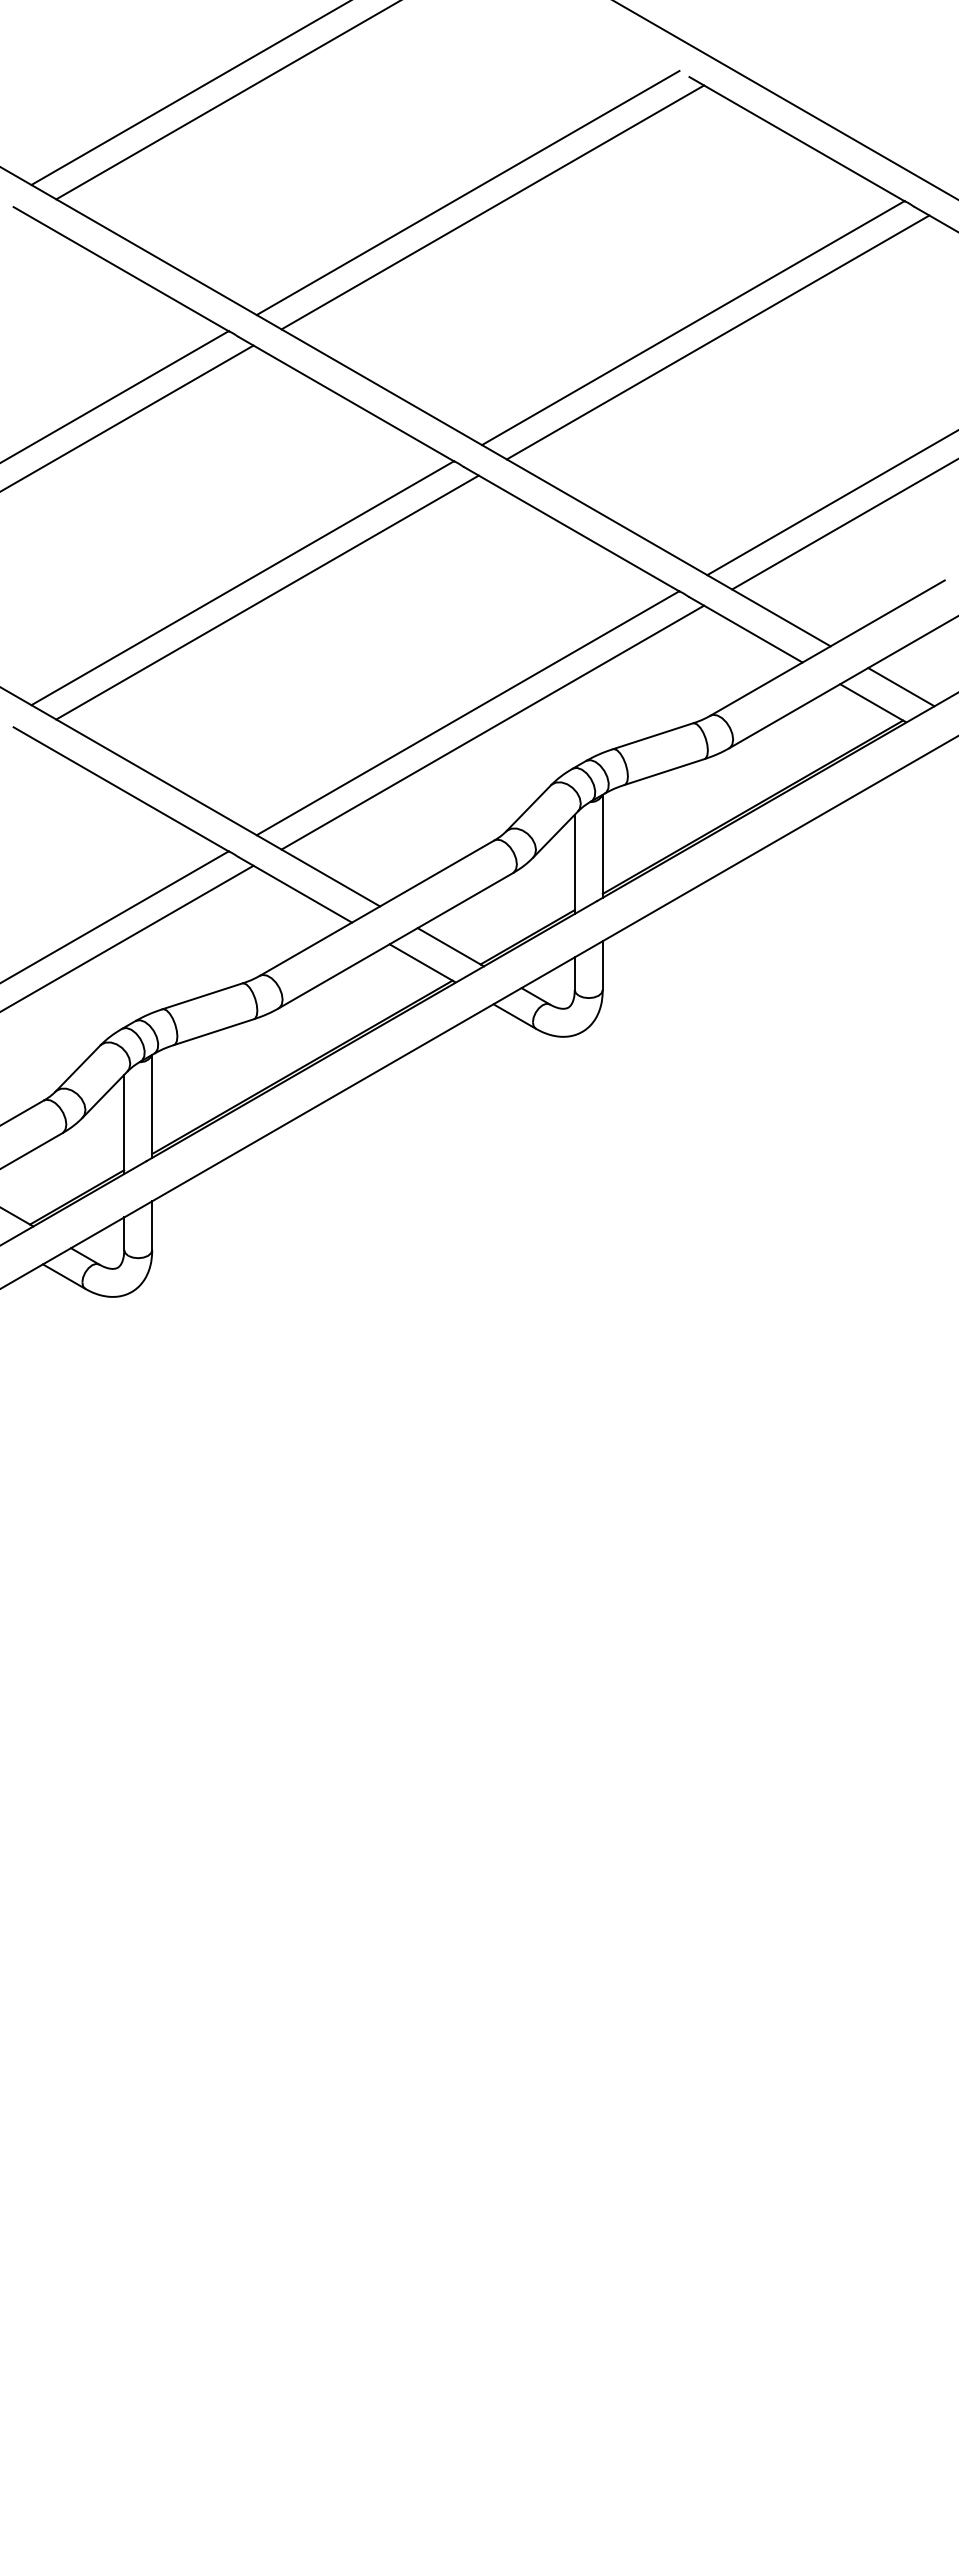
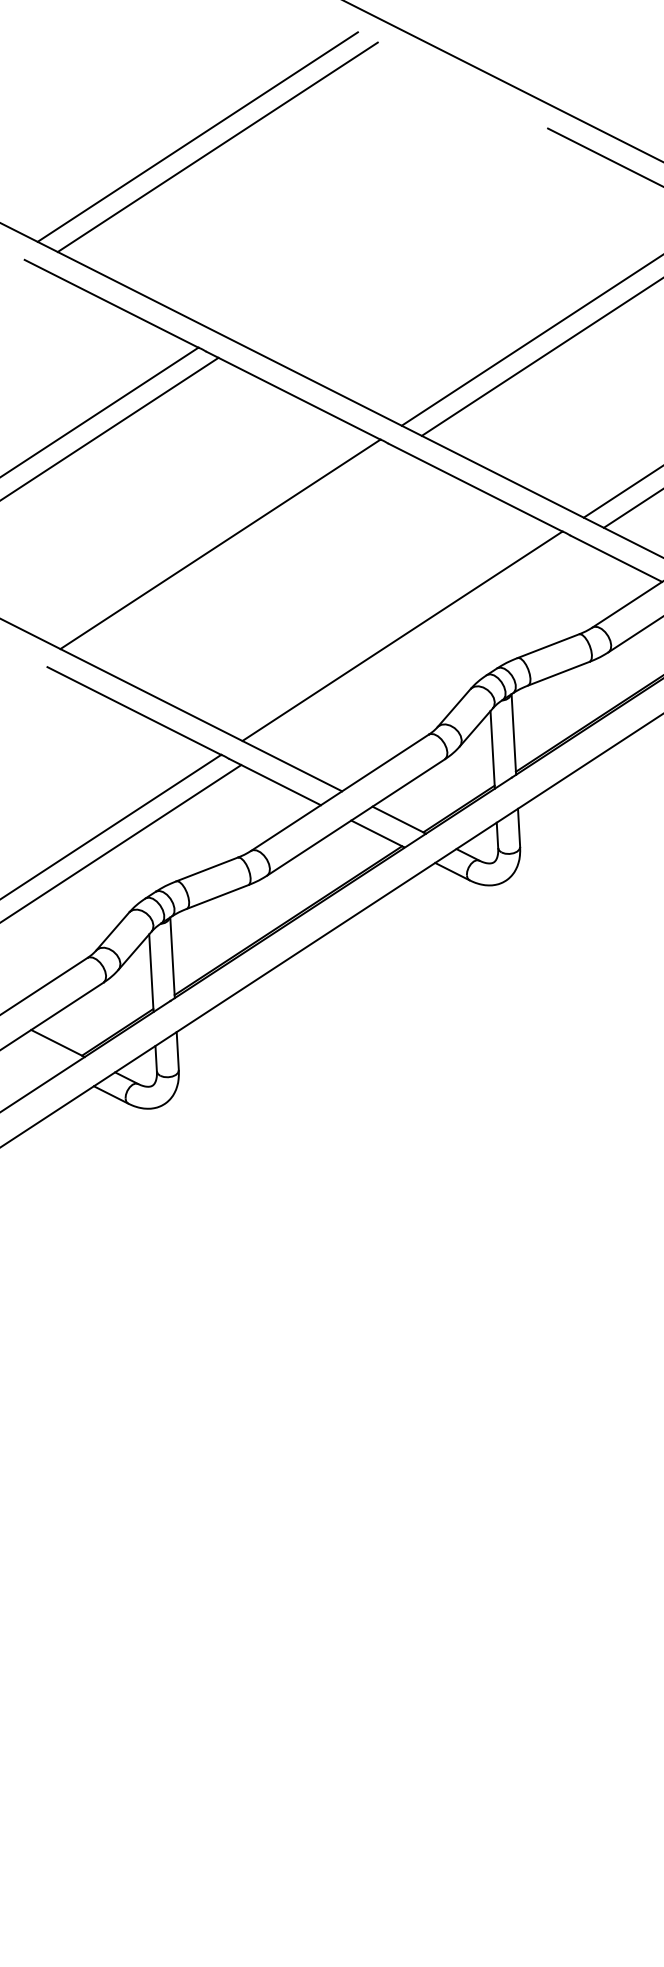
line: (467, 192) -> (379, 228), removed
line: (492, 207) -> (399, 239), removed
line: (267, 597) -> (240, 554), removed
line: (492, 727) -> (422, 646), removed

